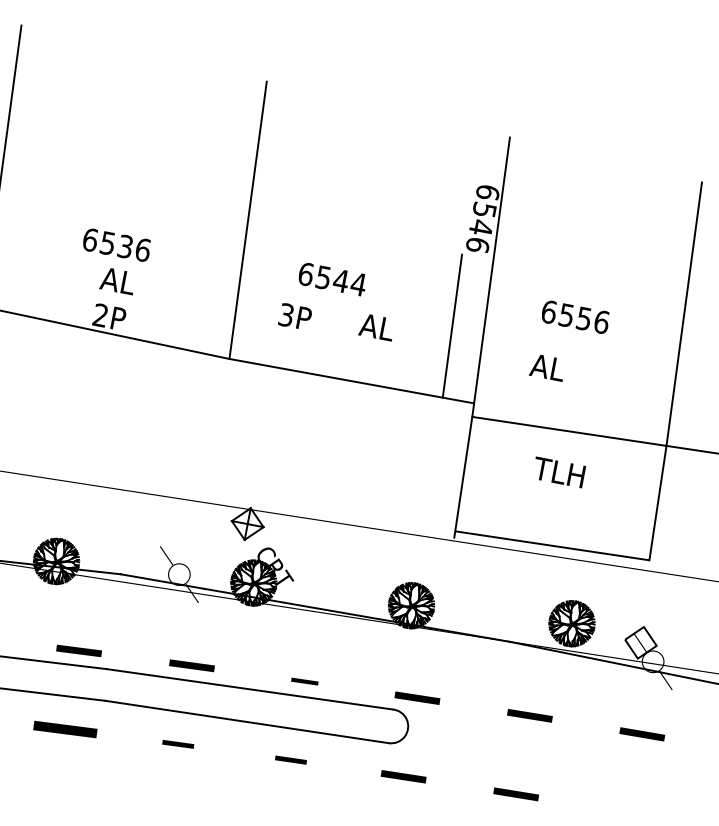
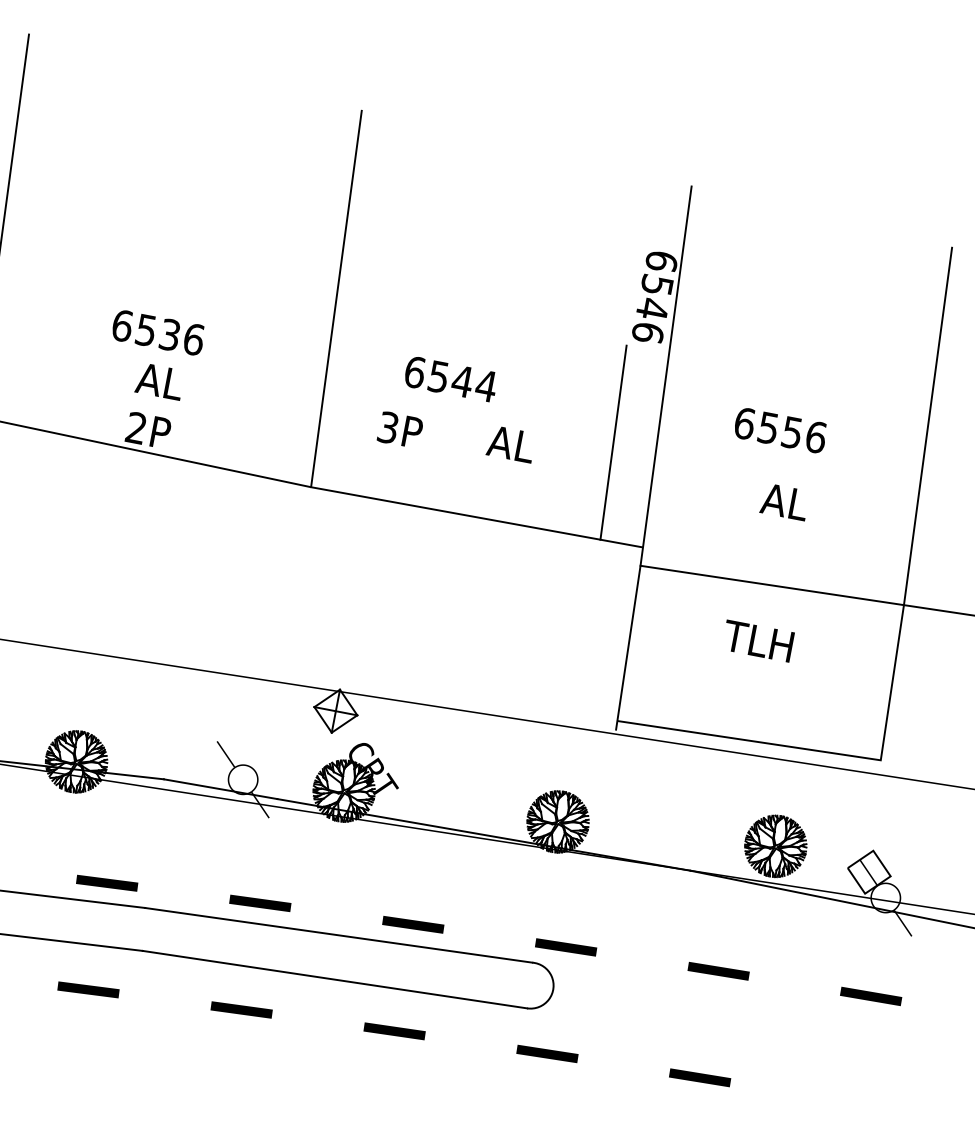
text: (546, 368) -> (782, 502), moved
part: (304, 681) -> (413, 924), size x1.67
part: (65, 729) -> (88, 989), size x0.71
part: (178, 744) -> (241, 1009), size x1.43
part: (290, 760) -> (394, 1031), size x1.43

